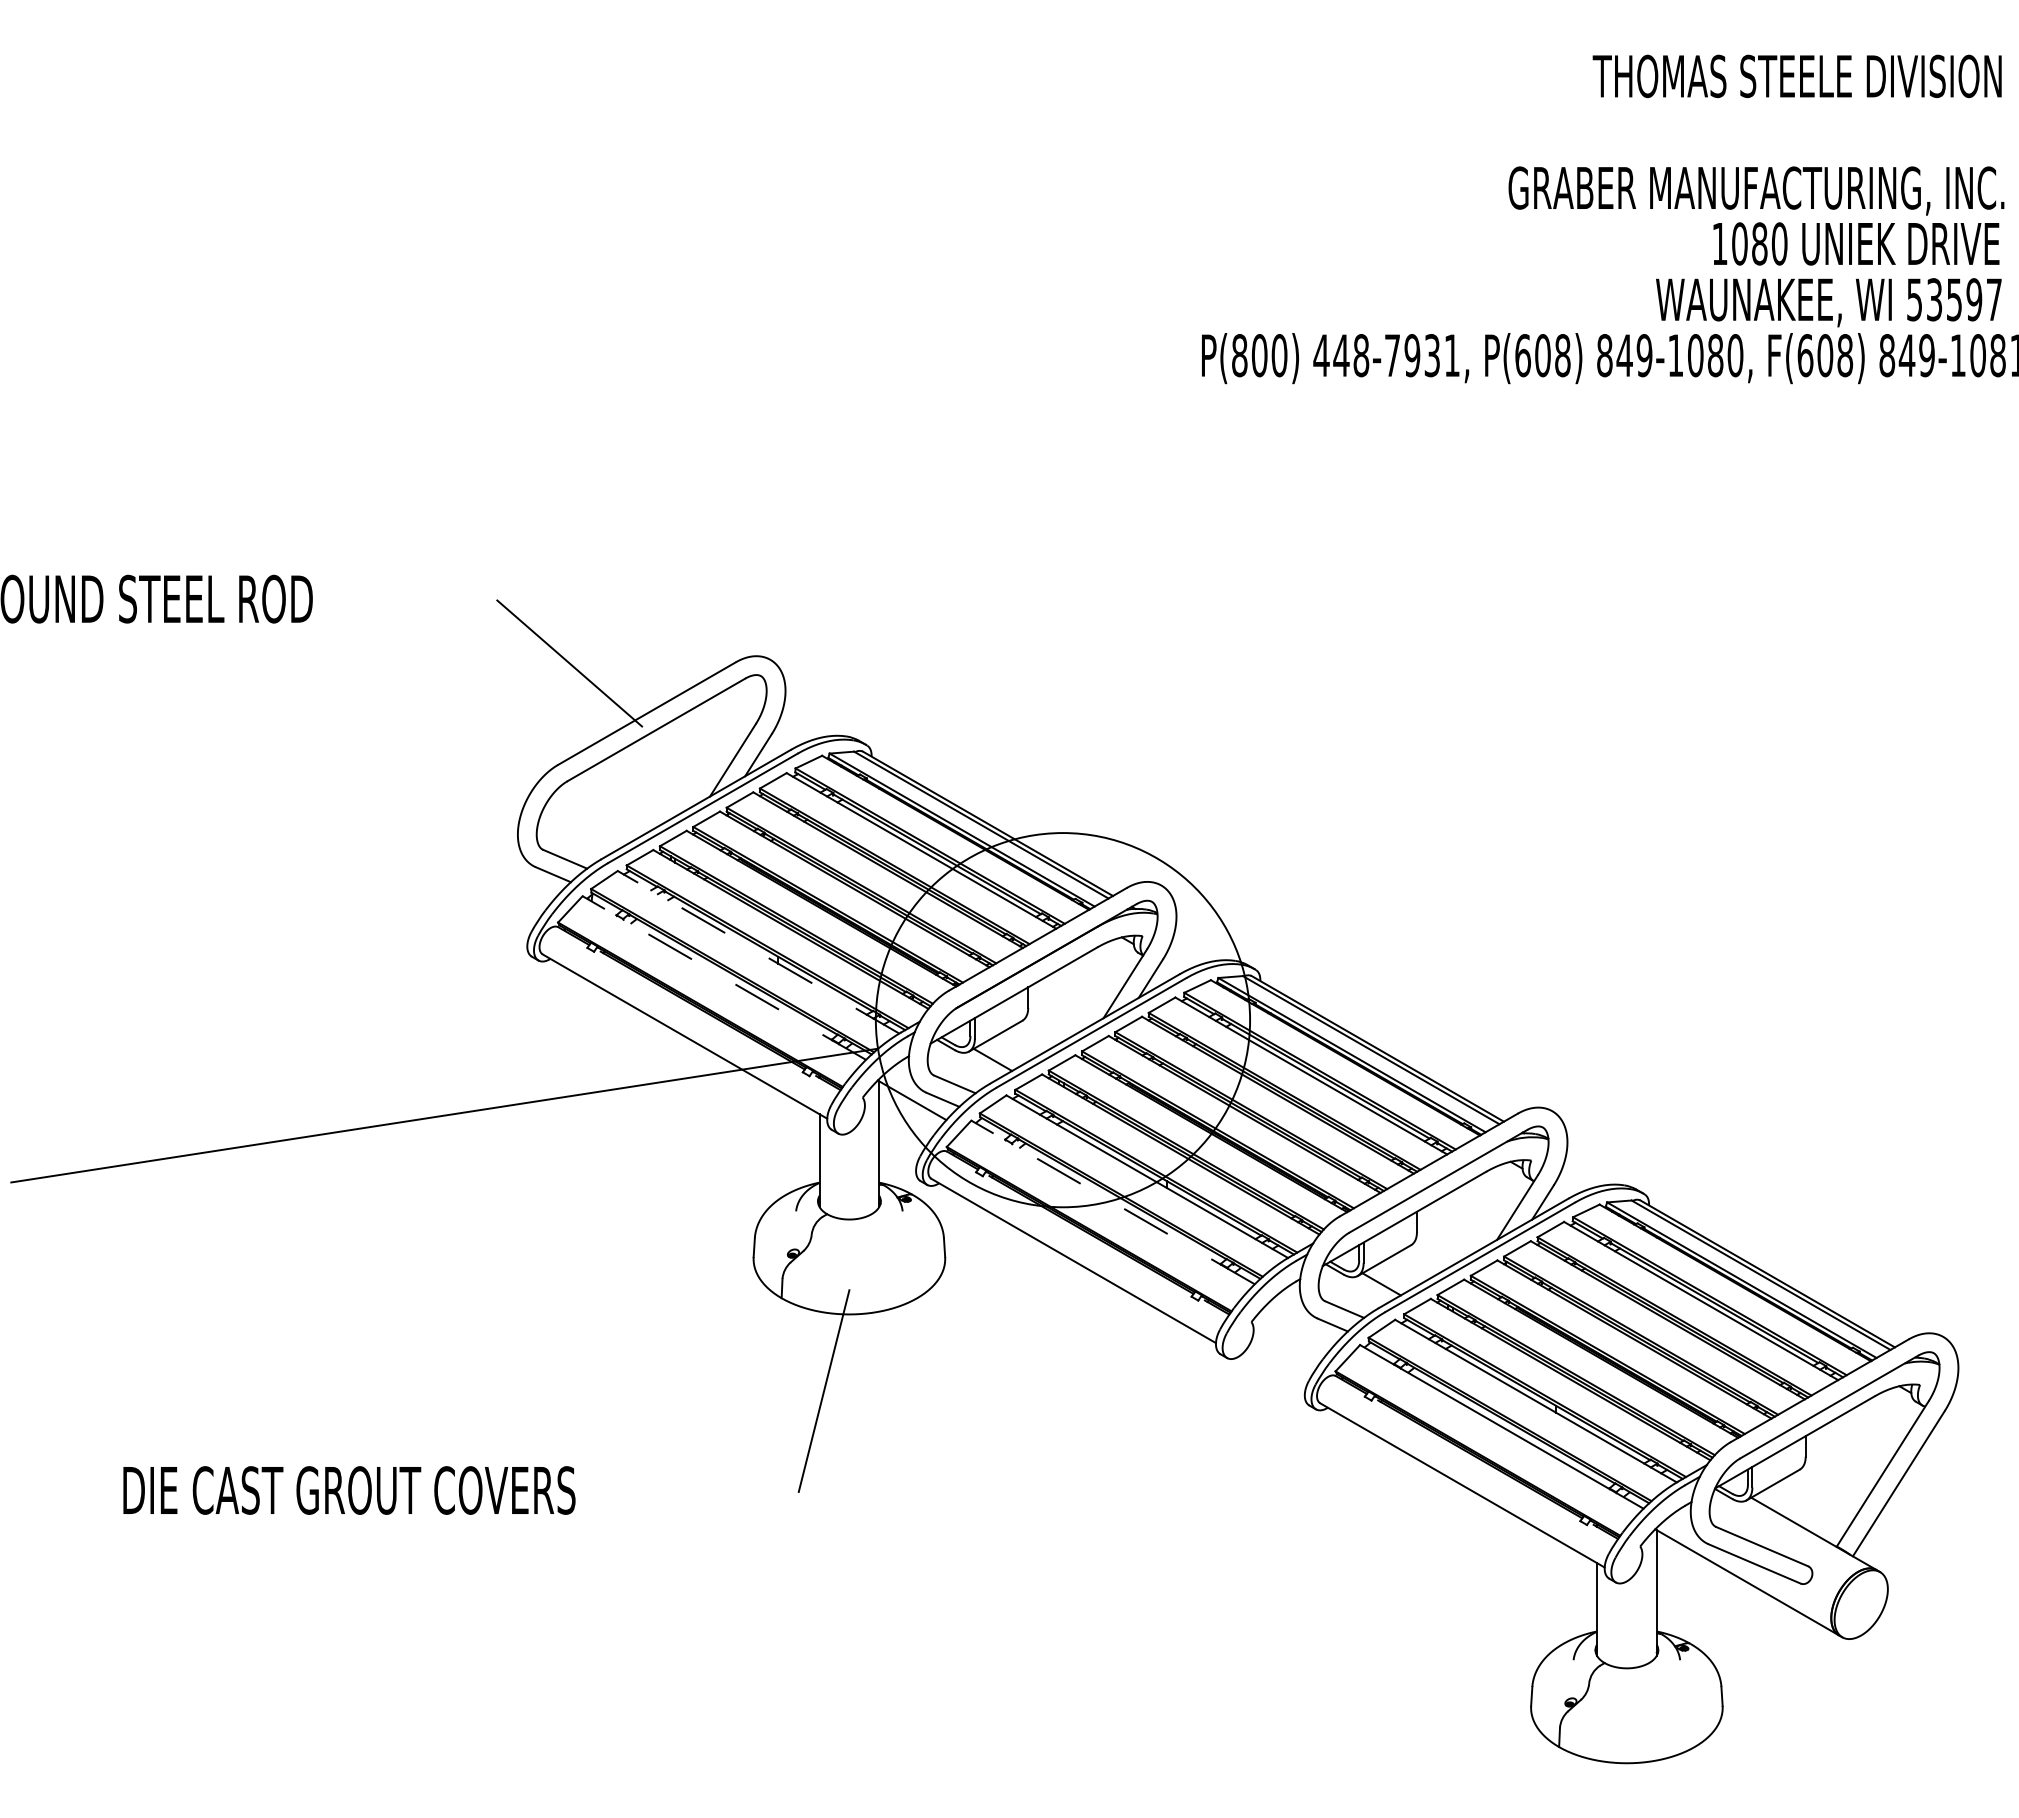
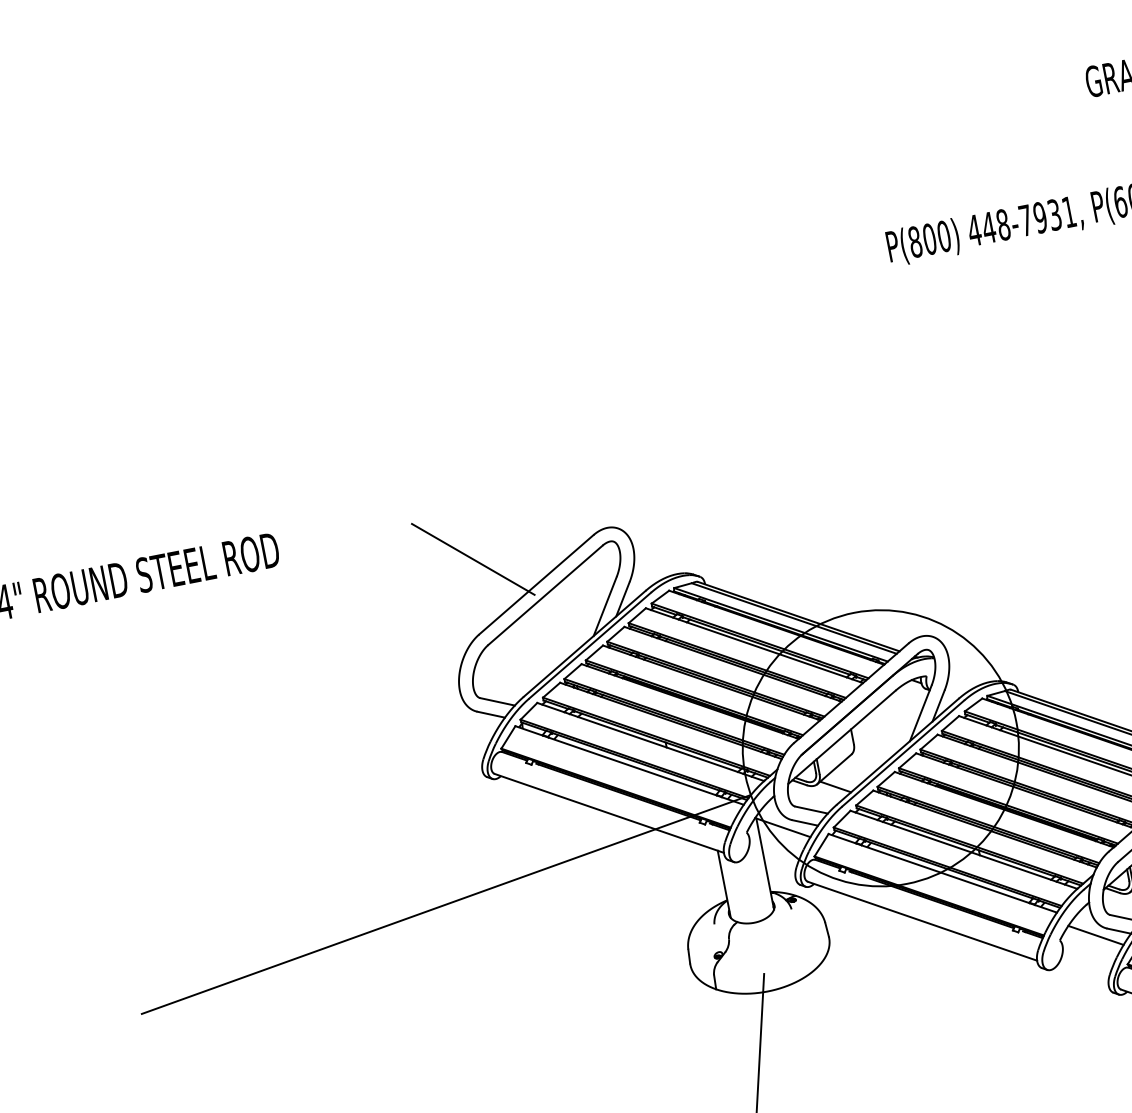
line: (758, 952) -> (650, 742), dashed -> solid
line: (724, 978) -> (629, 765), dashed -> solid
line: (1113, 1202) -> (943, 873), dashed -> solid
line: (1300, 1324) -> (1095, 935), added

